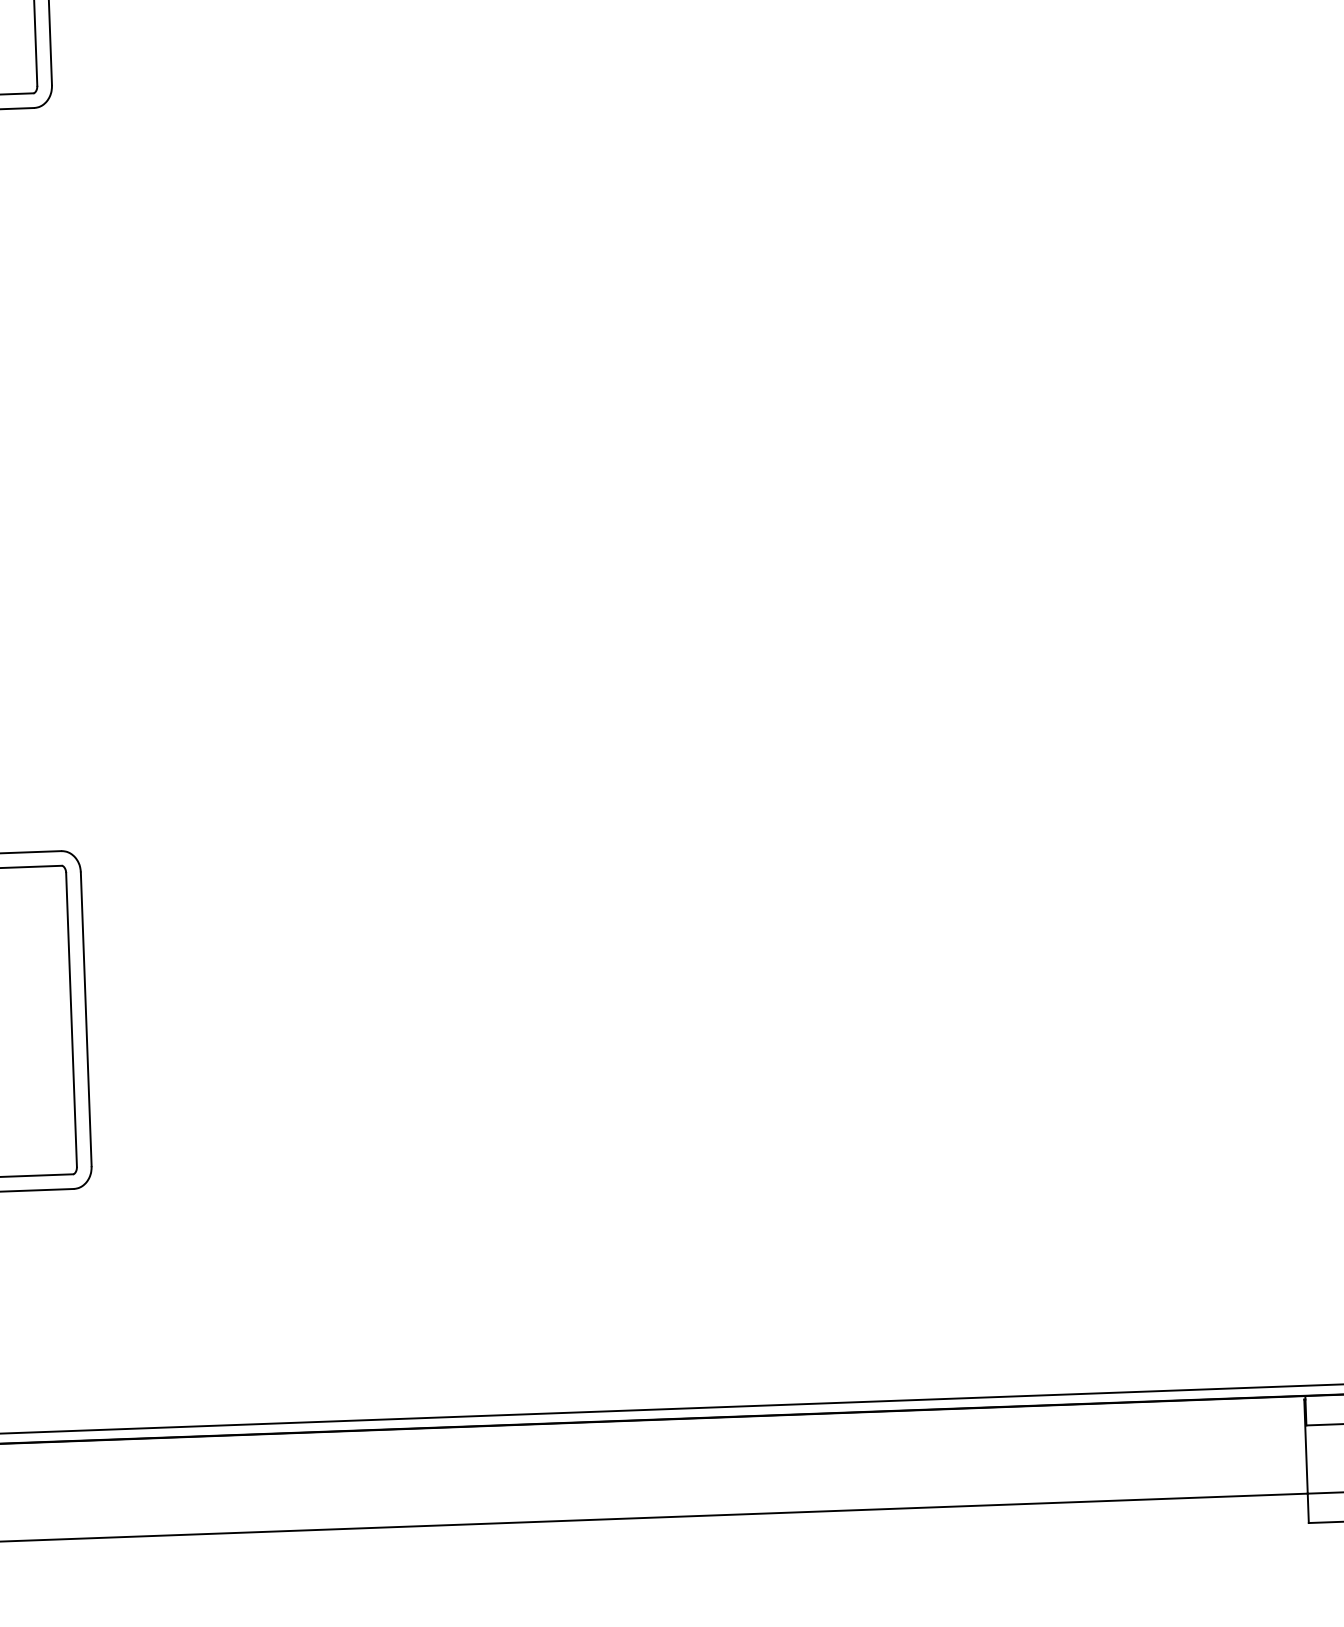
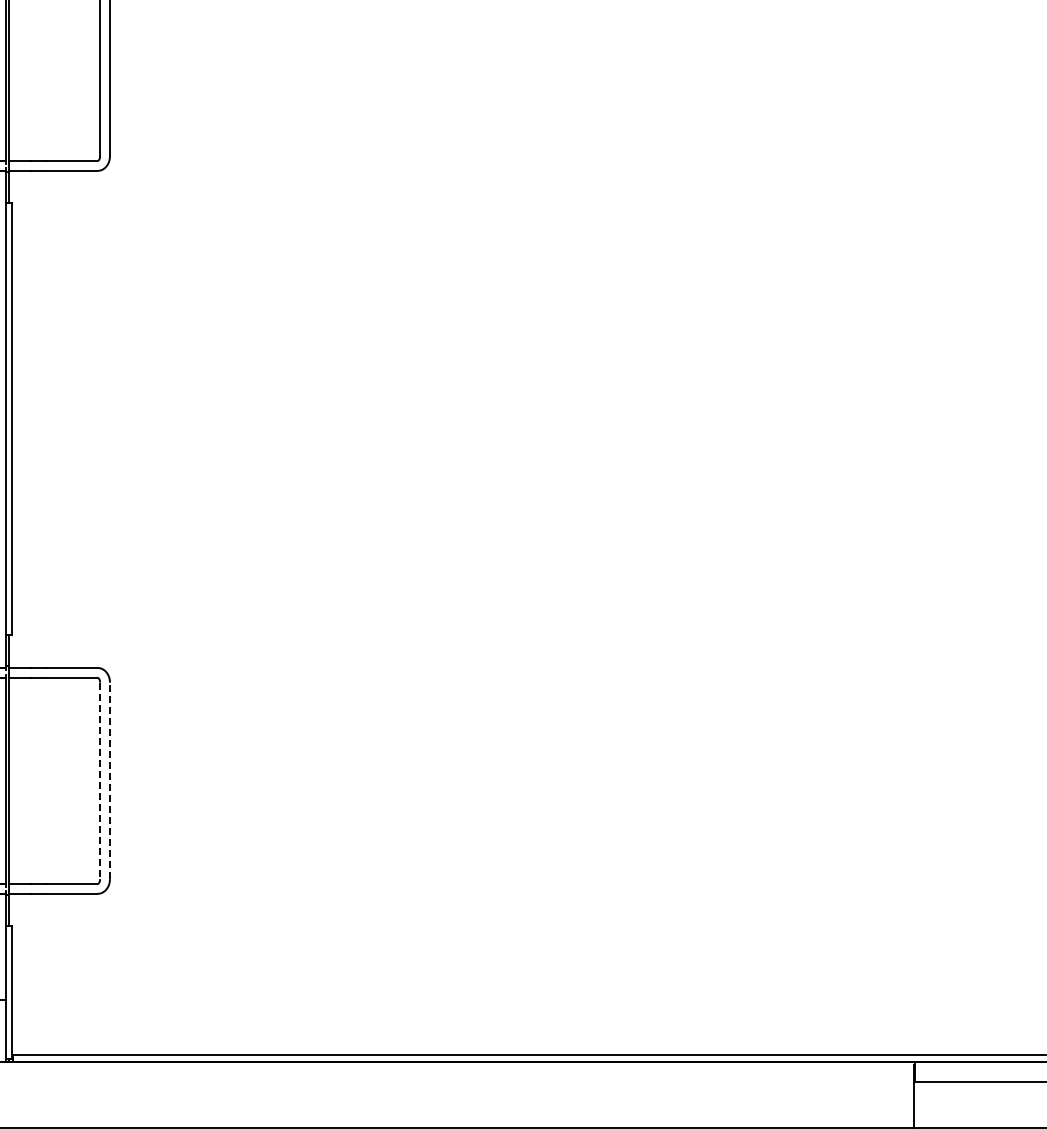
line: (85, 1018) -> (109, 780), solid -> dashed
line: (72, 1020) -> (100, 781), solid -> dashed

